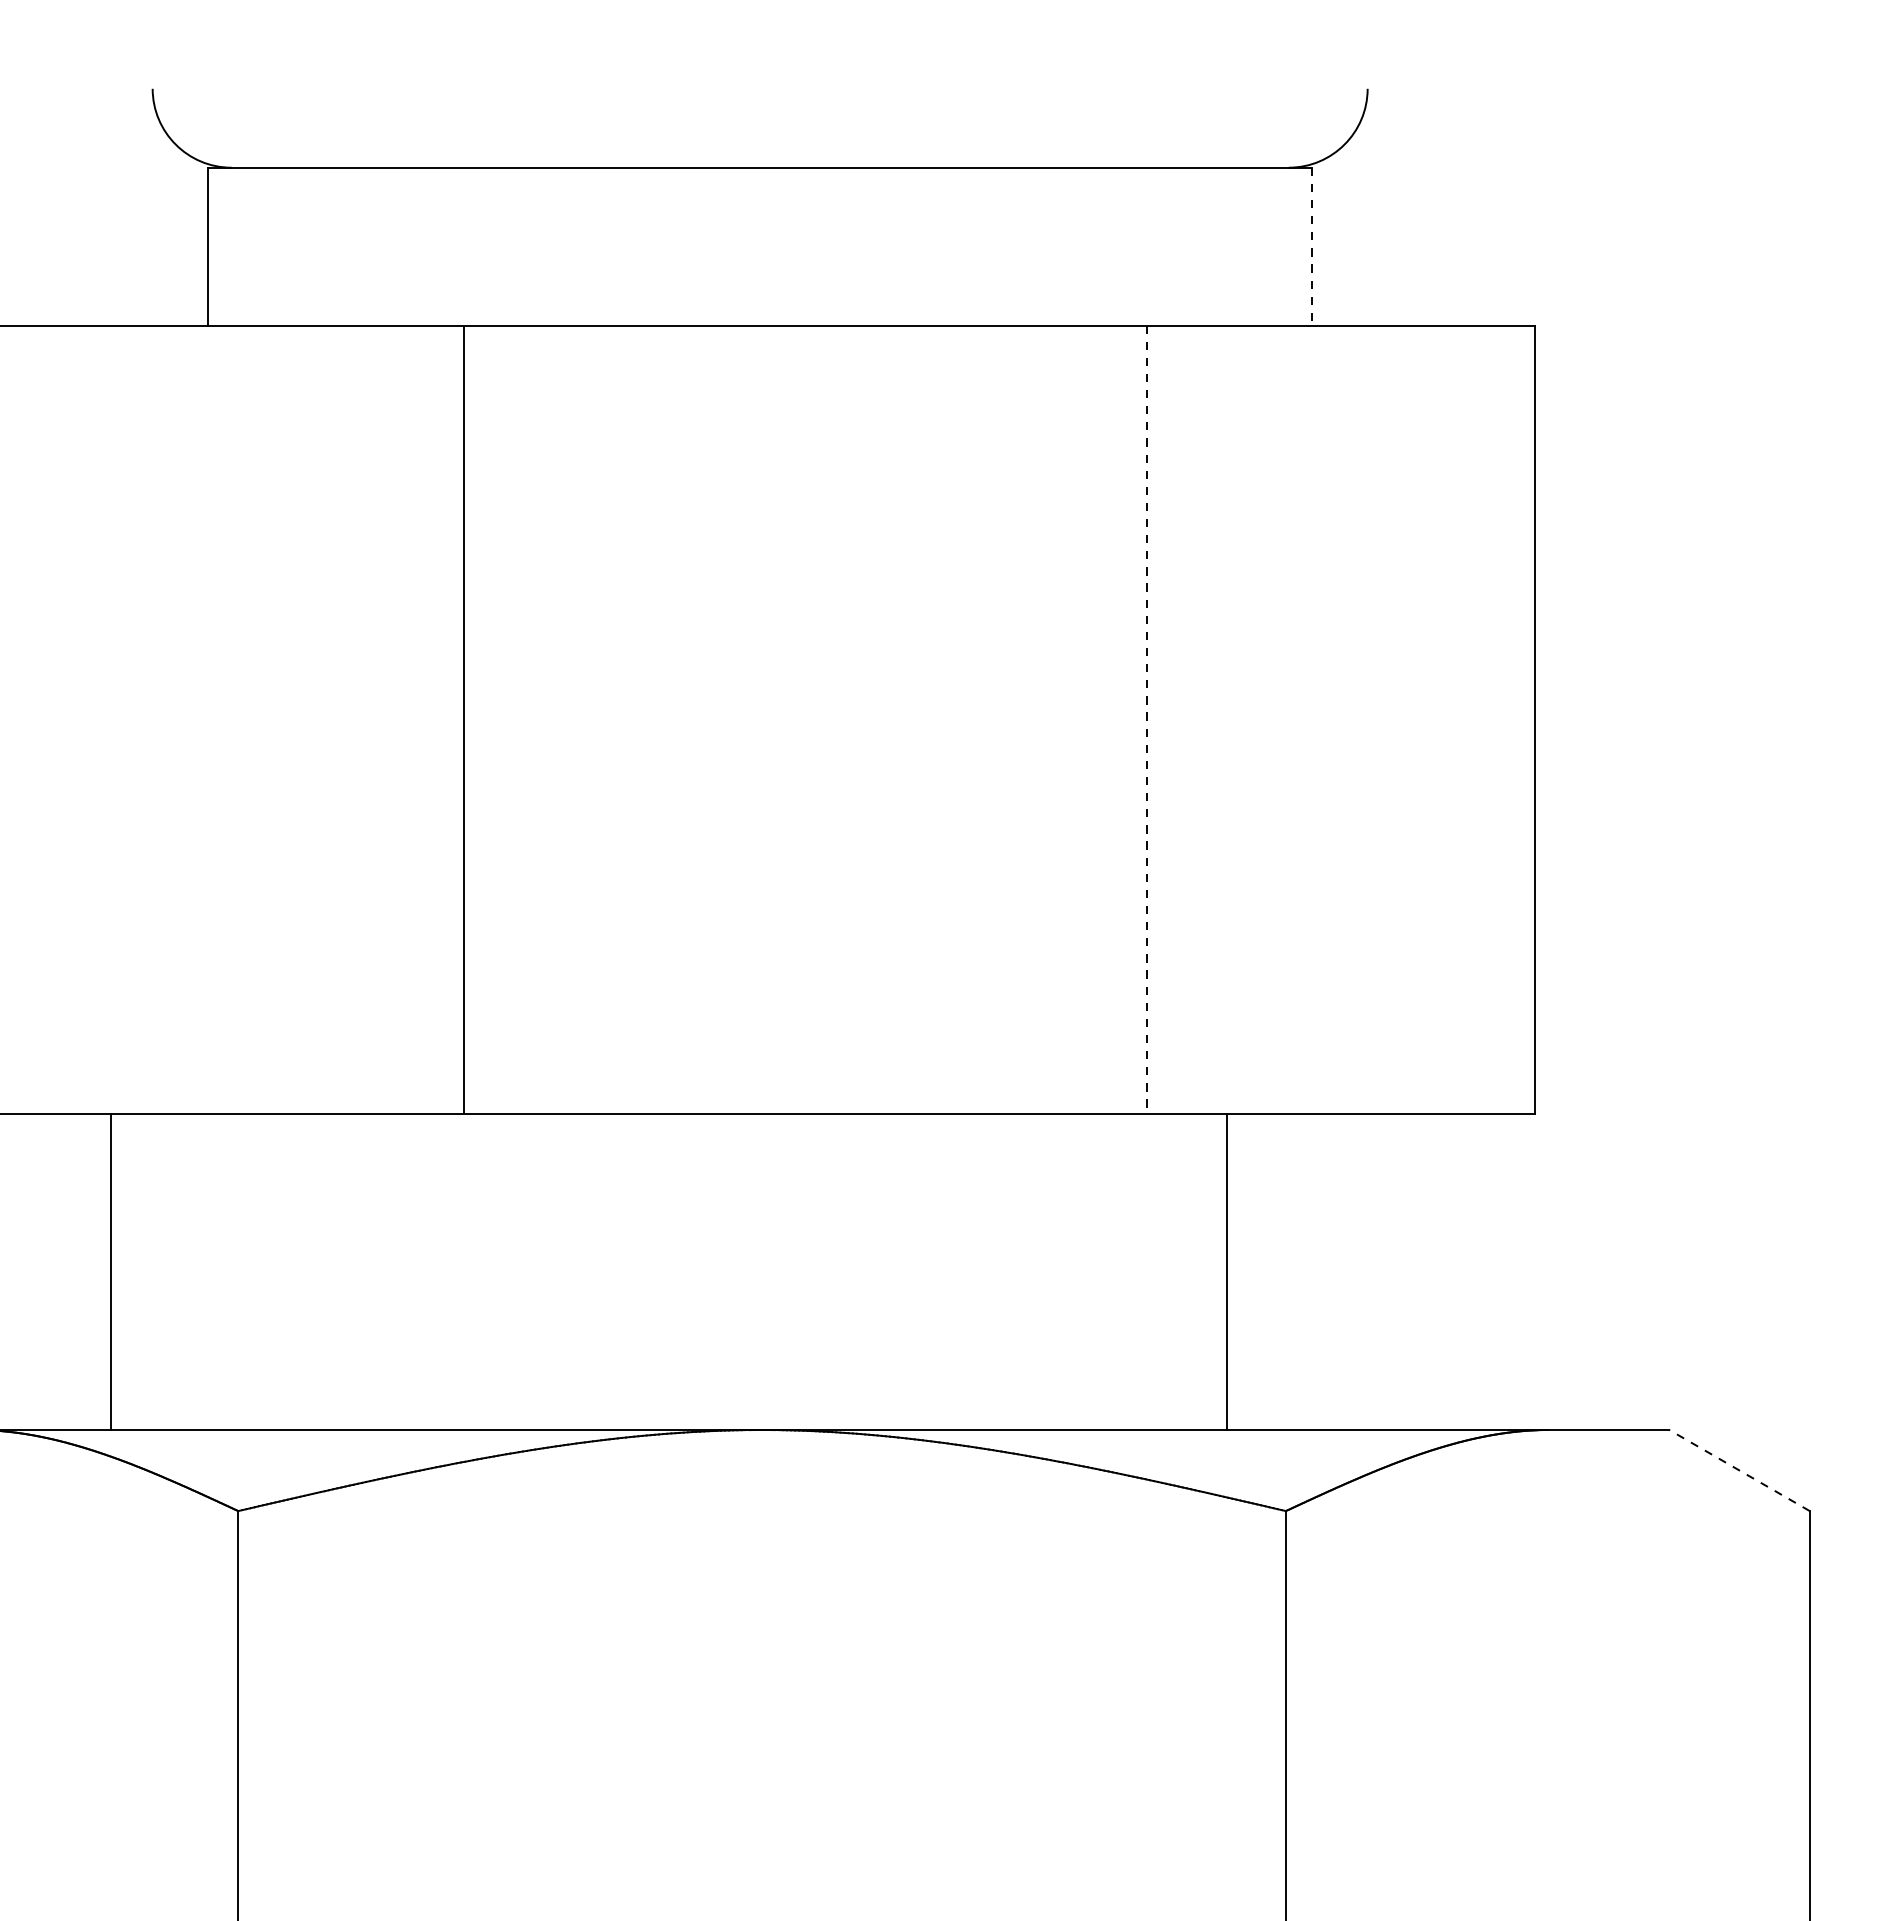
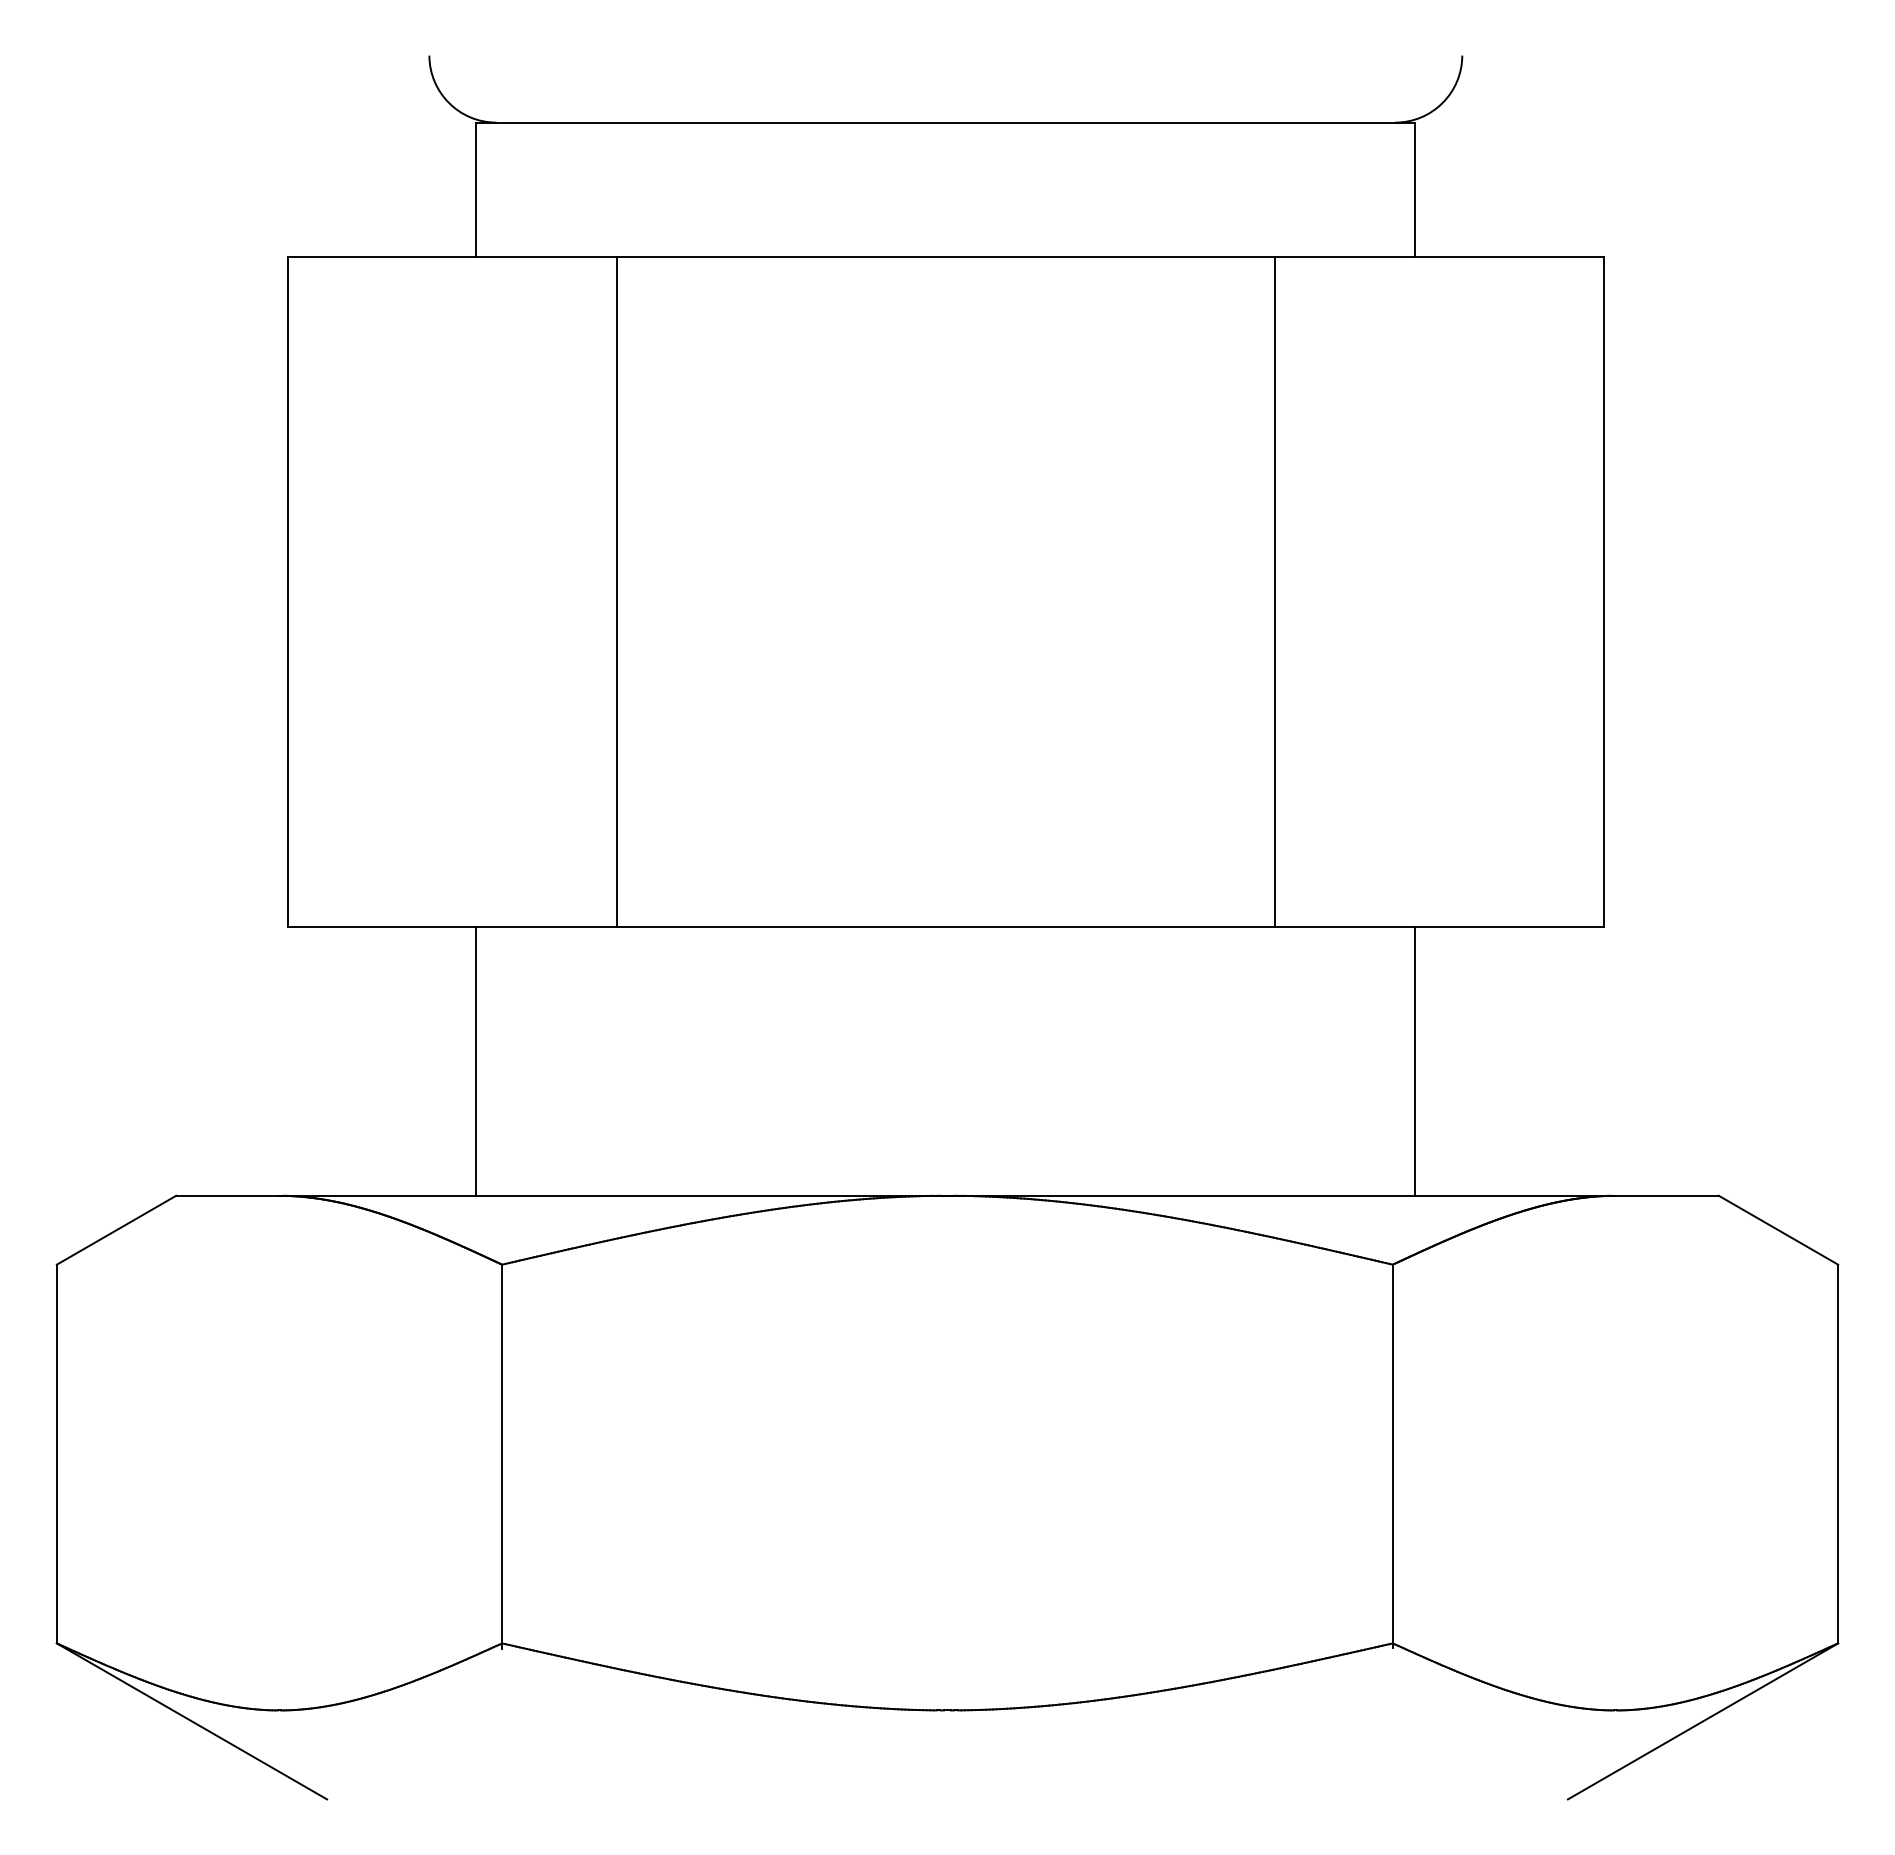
line: (1312, 247) -> (1415, 190), dashed -> solid
line: (463, 719) -> (616, 591), moved
line: (1147, 720) -> (1275, 592), dashed -> solid
line: (111, 1272) -> (476, 1061), moved
line: (1226, 1272) -> (1415, 1061), moved
line: (1739, 1470) -> (1778, 1230), dashed -> solid

